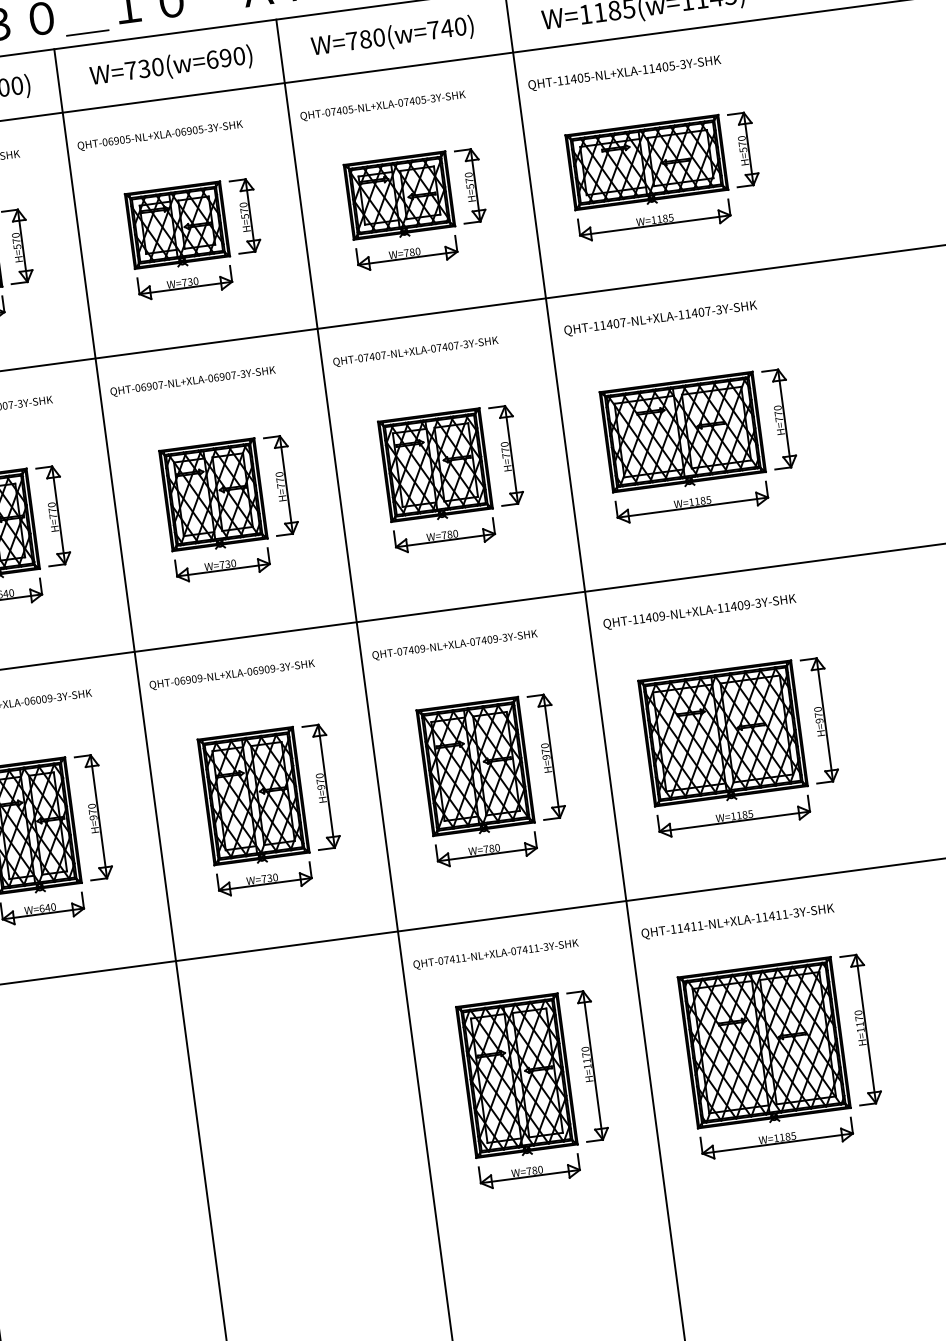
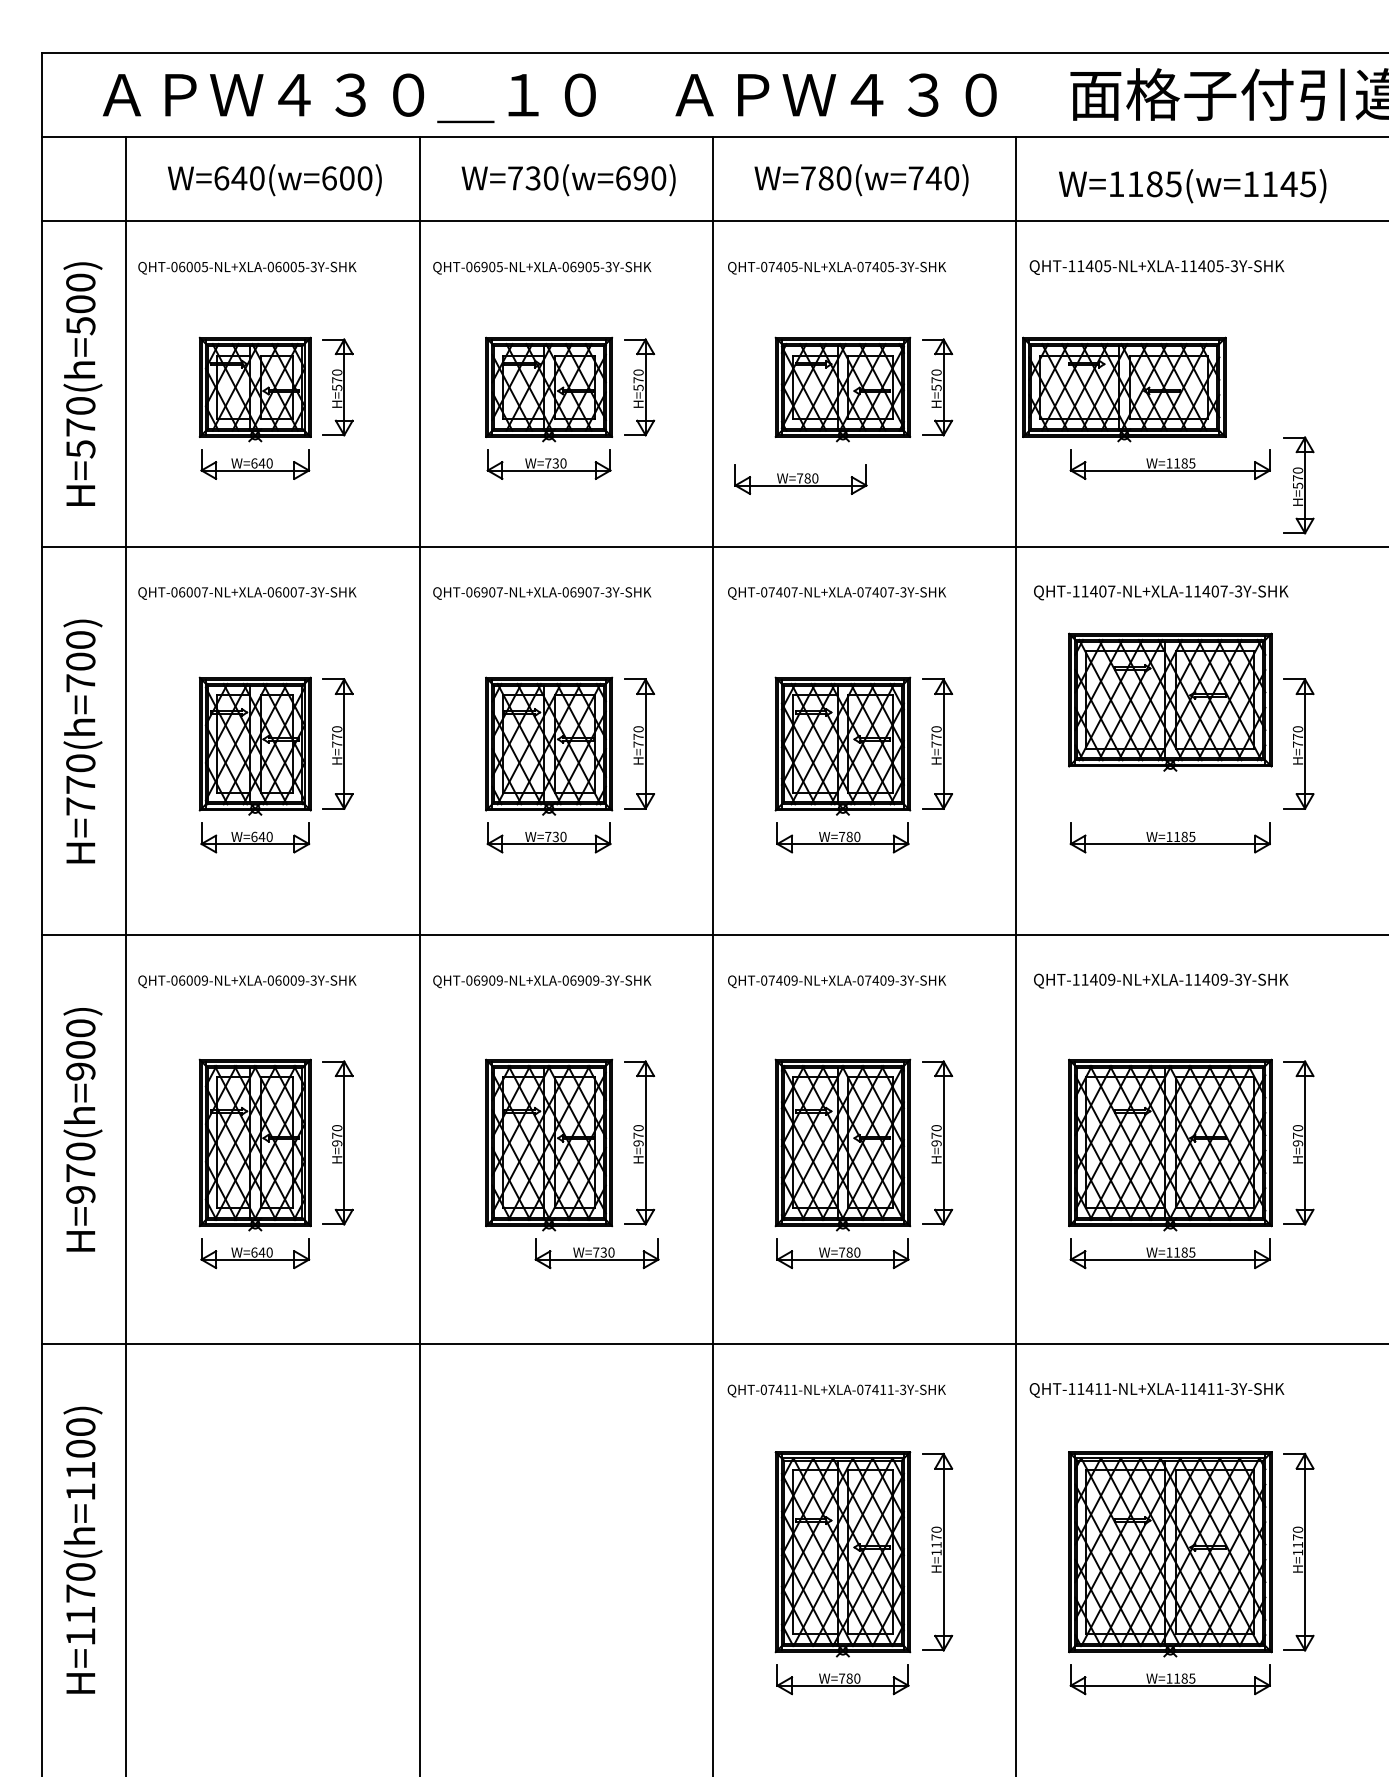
part: (743, 149) -> (1298, 485), moved
part: (647, 164) -> (1124, 389), moved
part: (406, 253) -> (800, 479), moved
part: (683, 433) -> (1170, 701), moved
part: (264, 879) -> (596, 1253), moved

